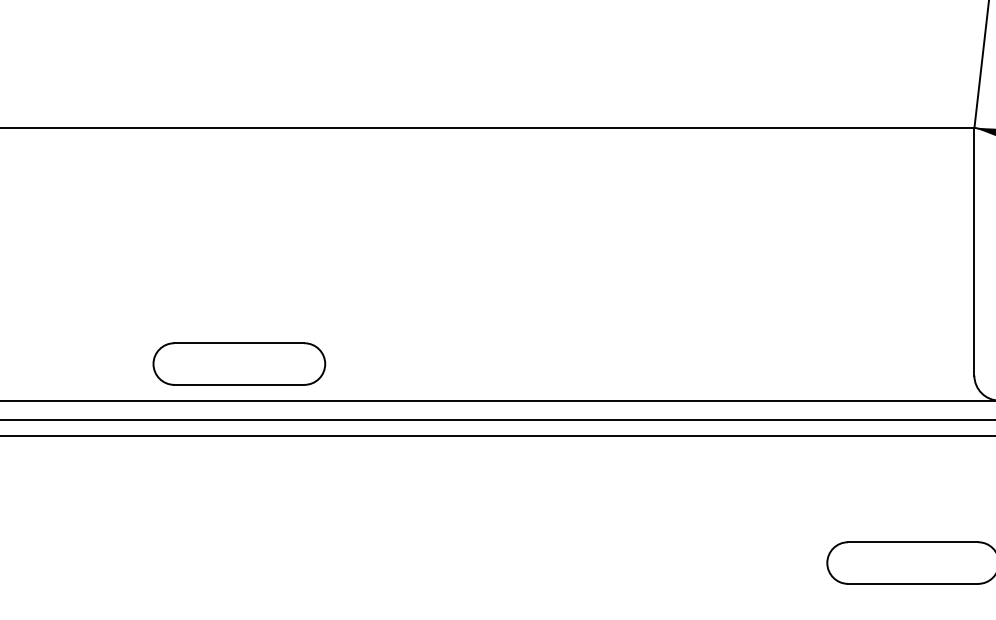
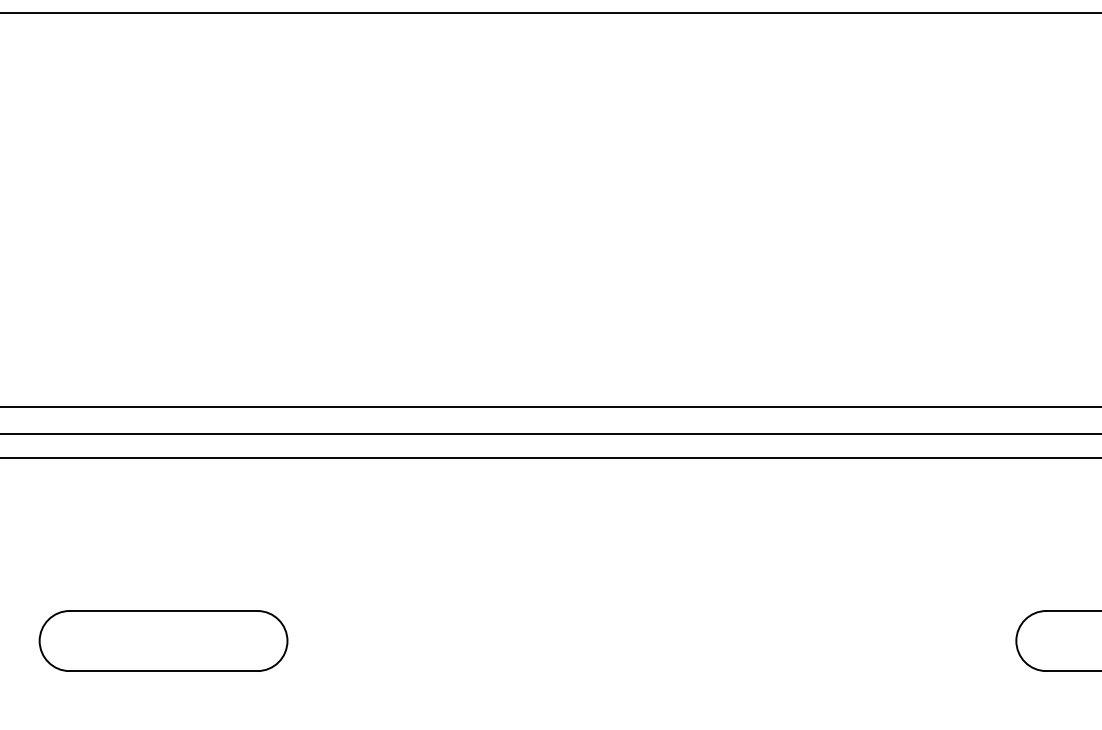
part: (239, 363) -> (163, 640), moved

